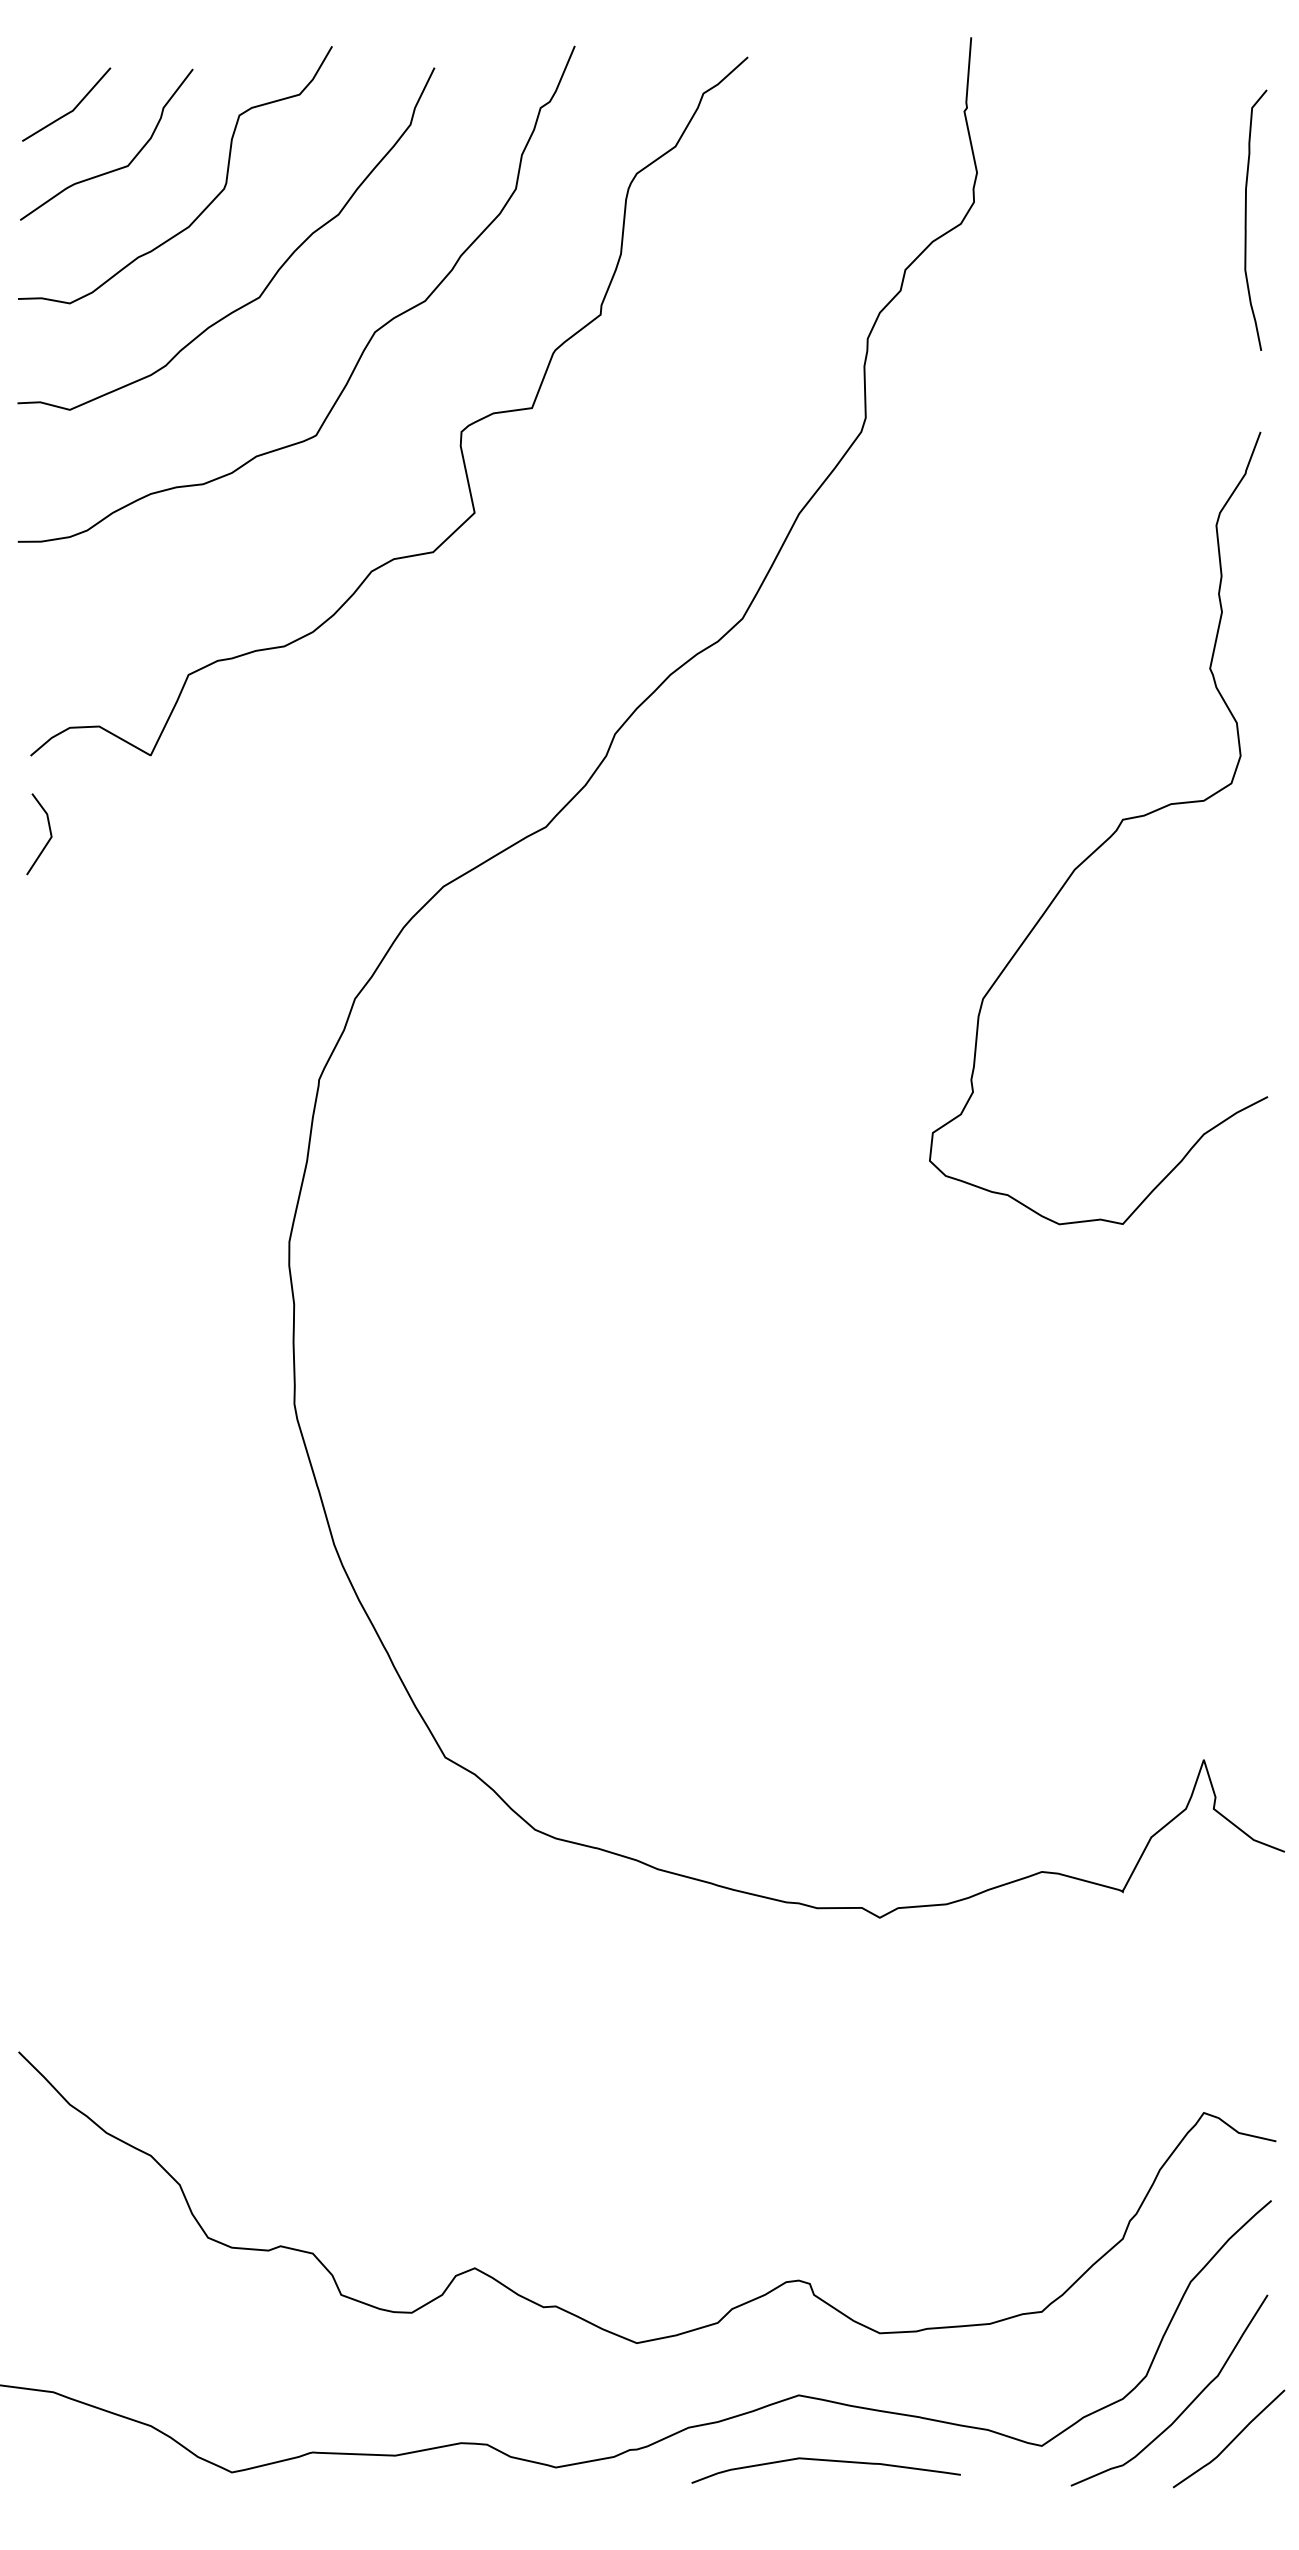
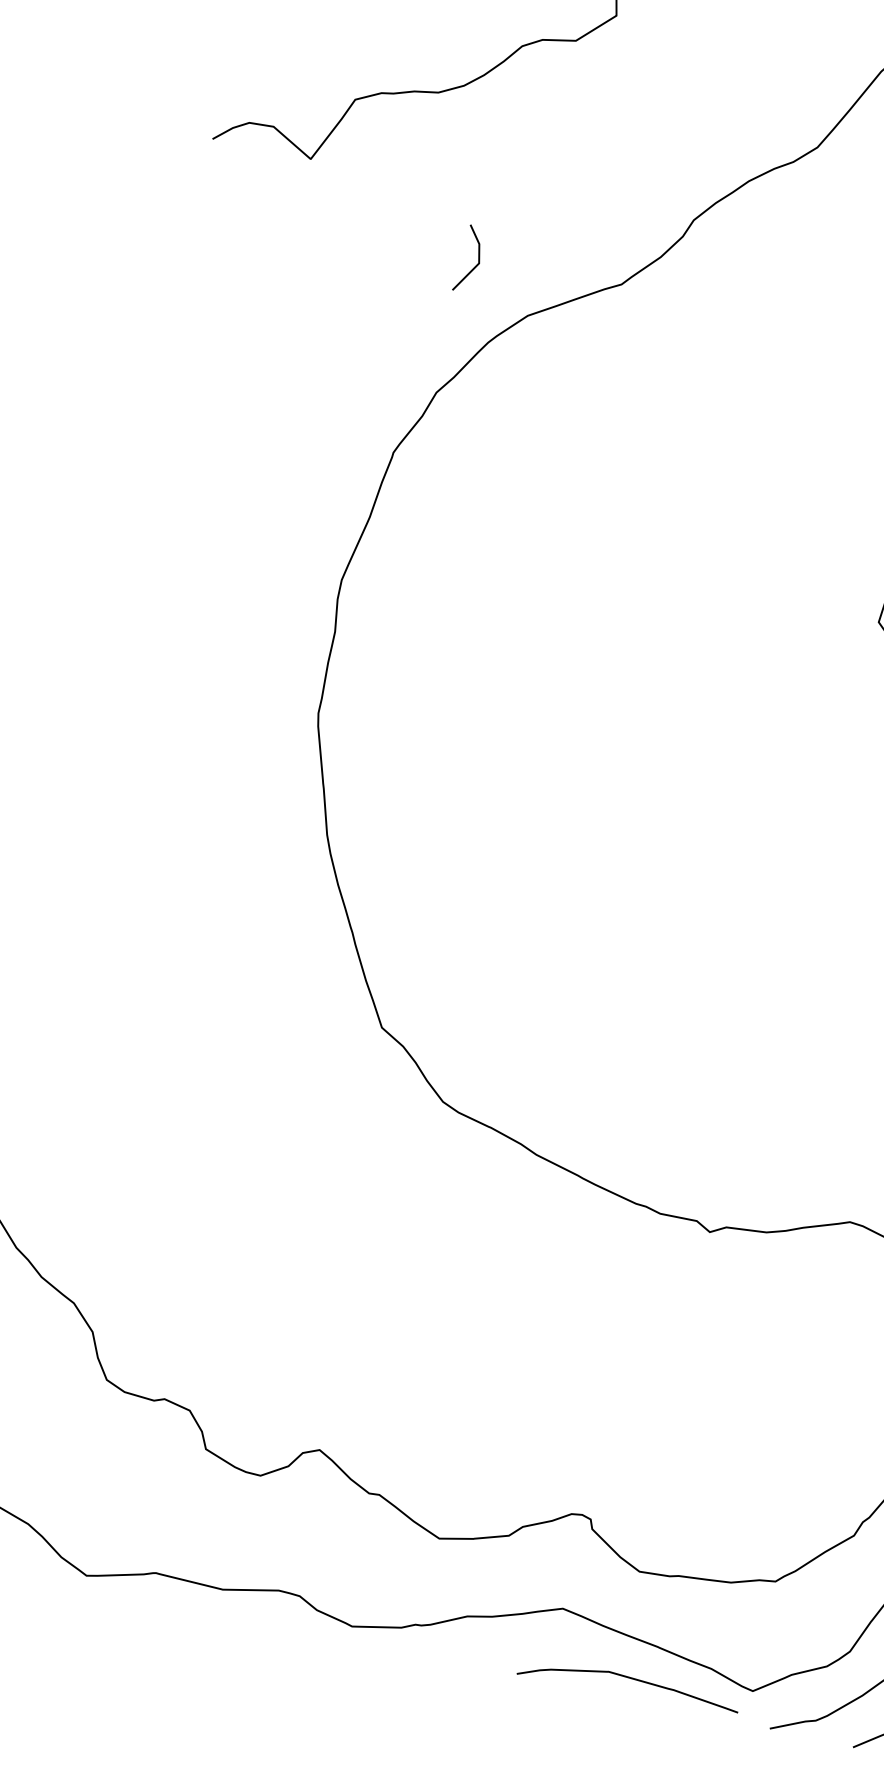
line: (49, 832) -> (478, 259), moved
curve: (825, 2461) -> (629, 1678), moved

